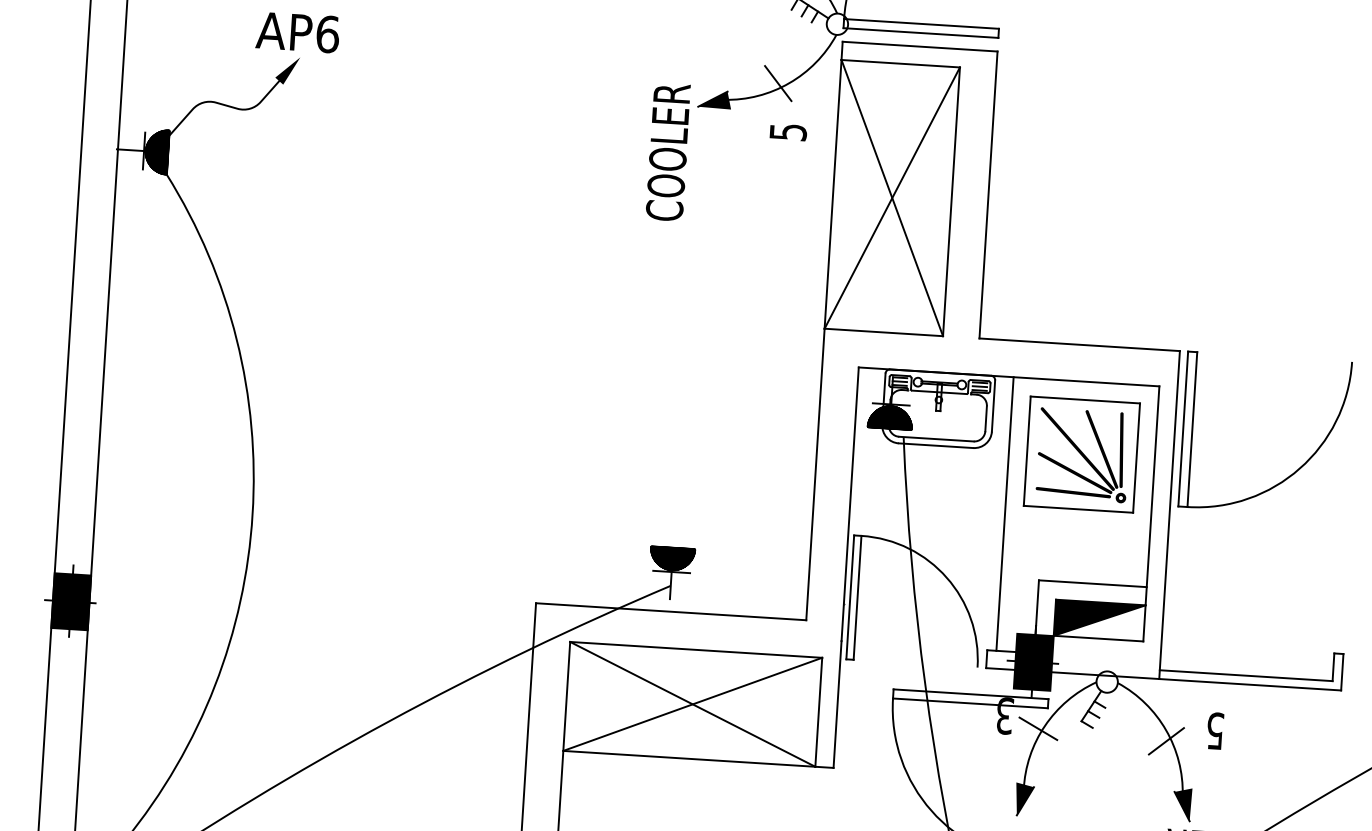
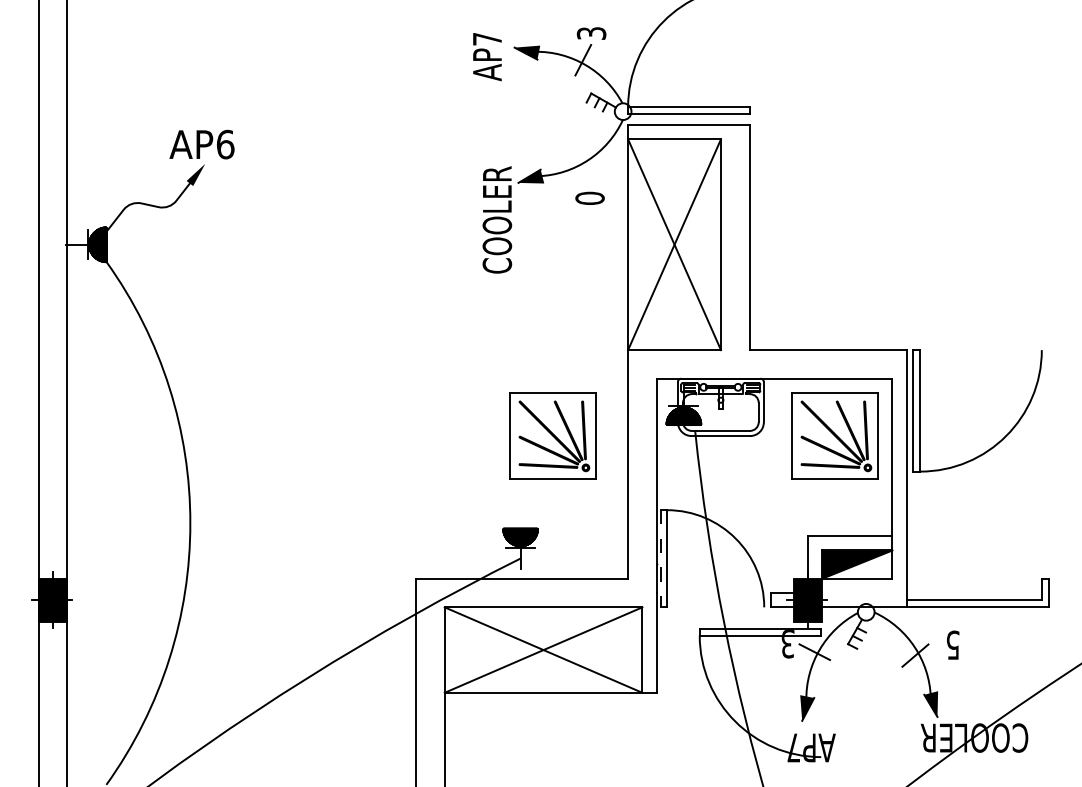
line: (777, 83) -> (579, 160), removed
text: (787, 131) -> (589, 197), 5 -> 0
part: (721, 431) -> (552, 435), added
line: (1005, 513) -> (778, 485), removed
line: (850, 597) -> (661, 558), solid -> dashed

